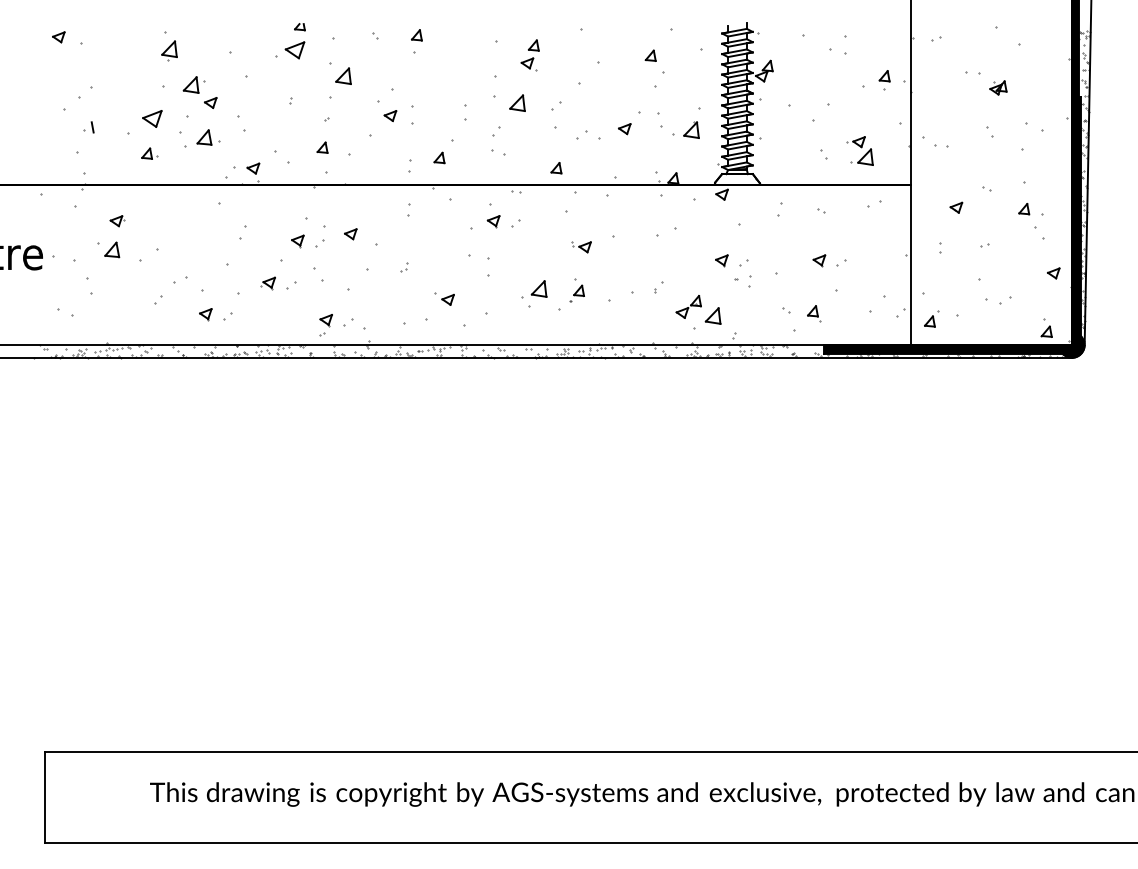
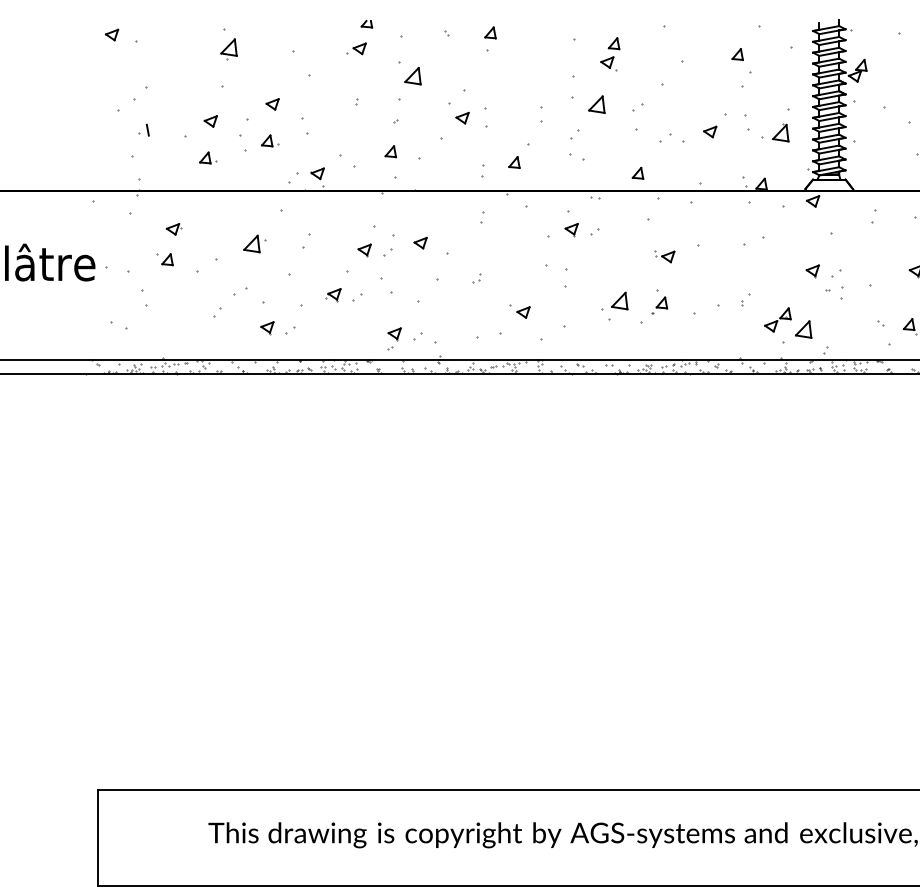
part: (289, 50) -> (355, 48), size x0.62
part: (193, 84) -> (254, 243), moved
part: (151, 119) -> (210, 121), size x0.62
part: (208, 137) -> (270, 140), size x0.71
part: (108, 249) -> (164, 259), size x0.71

